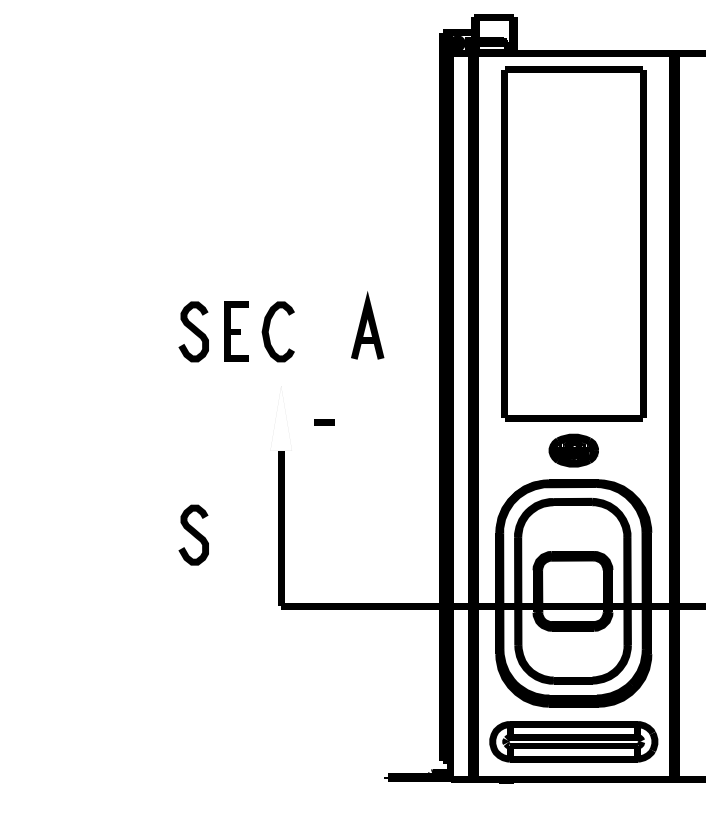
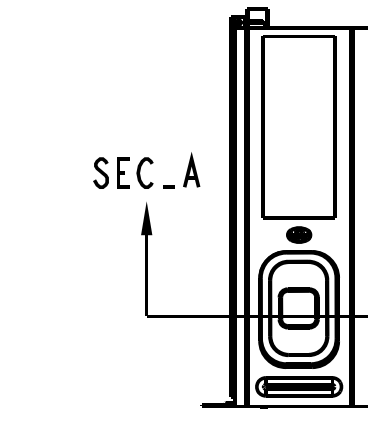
fill: (281, 418) -> (146, 218), added
line: (323, 420) -> (168, 186), moved
curve: (192, 533) -> (100, 278), removed

